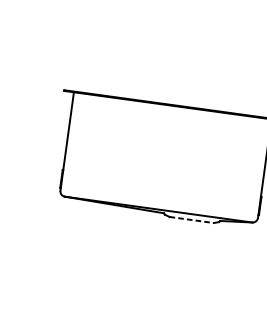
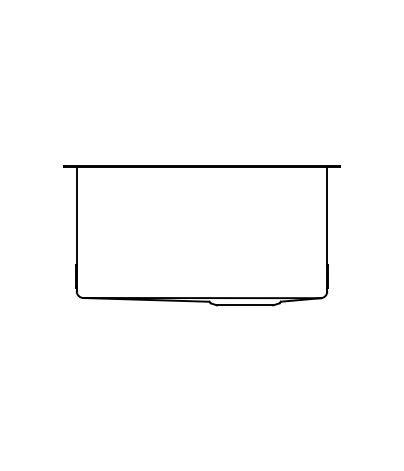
line: (192, 220) -> (245, 305), dashed -> solid

